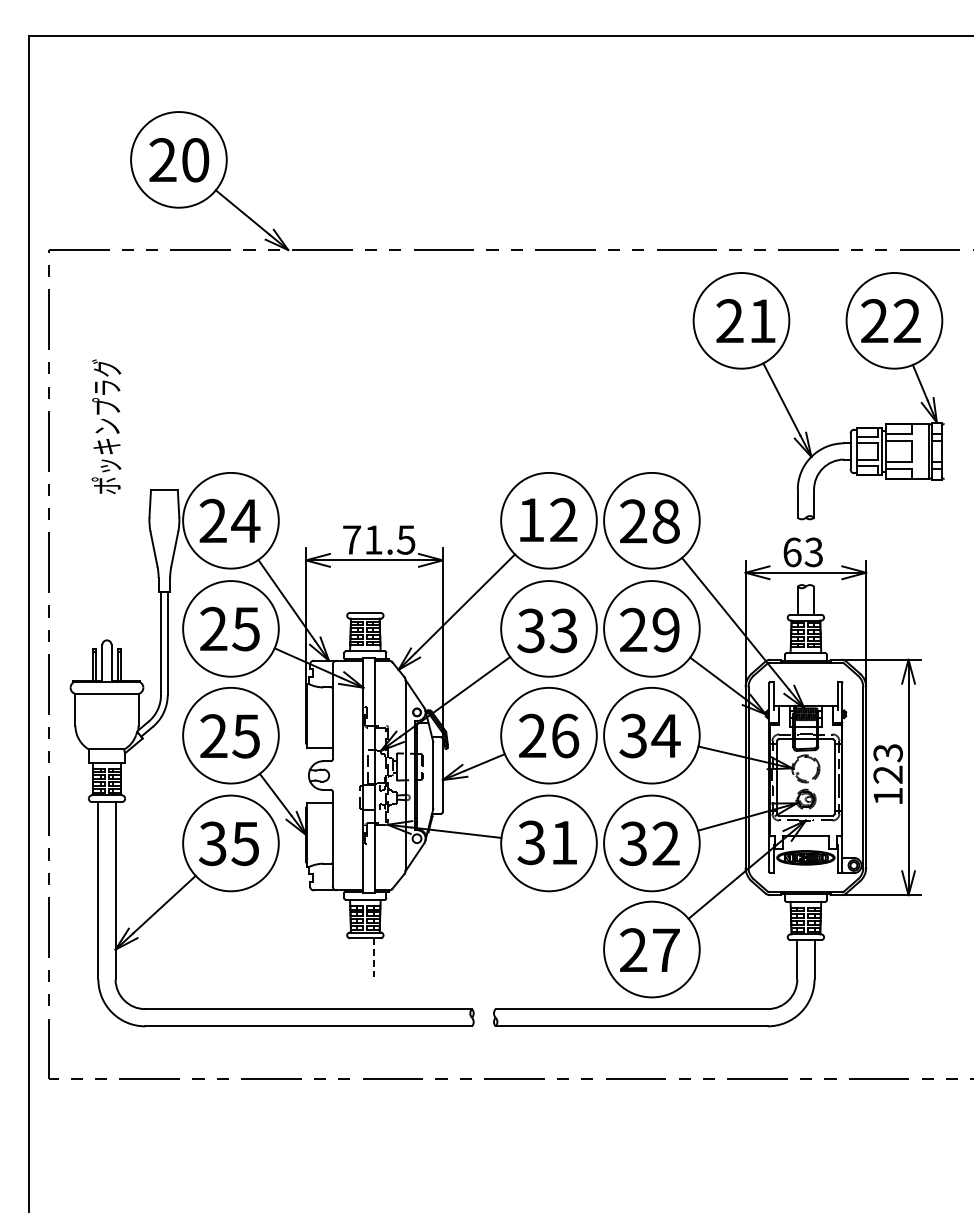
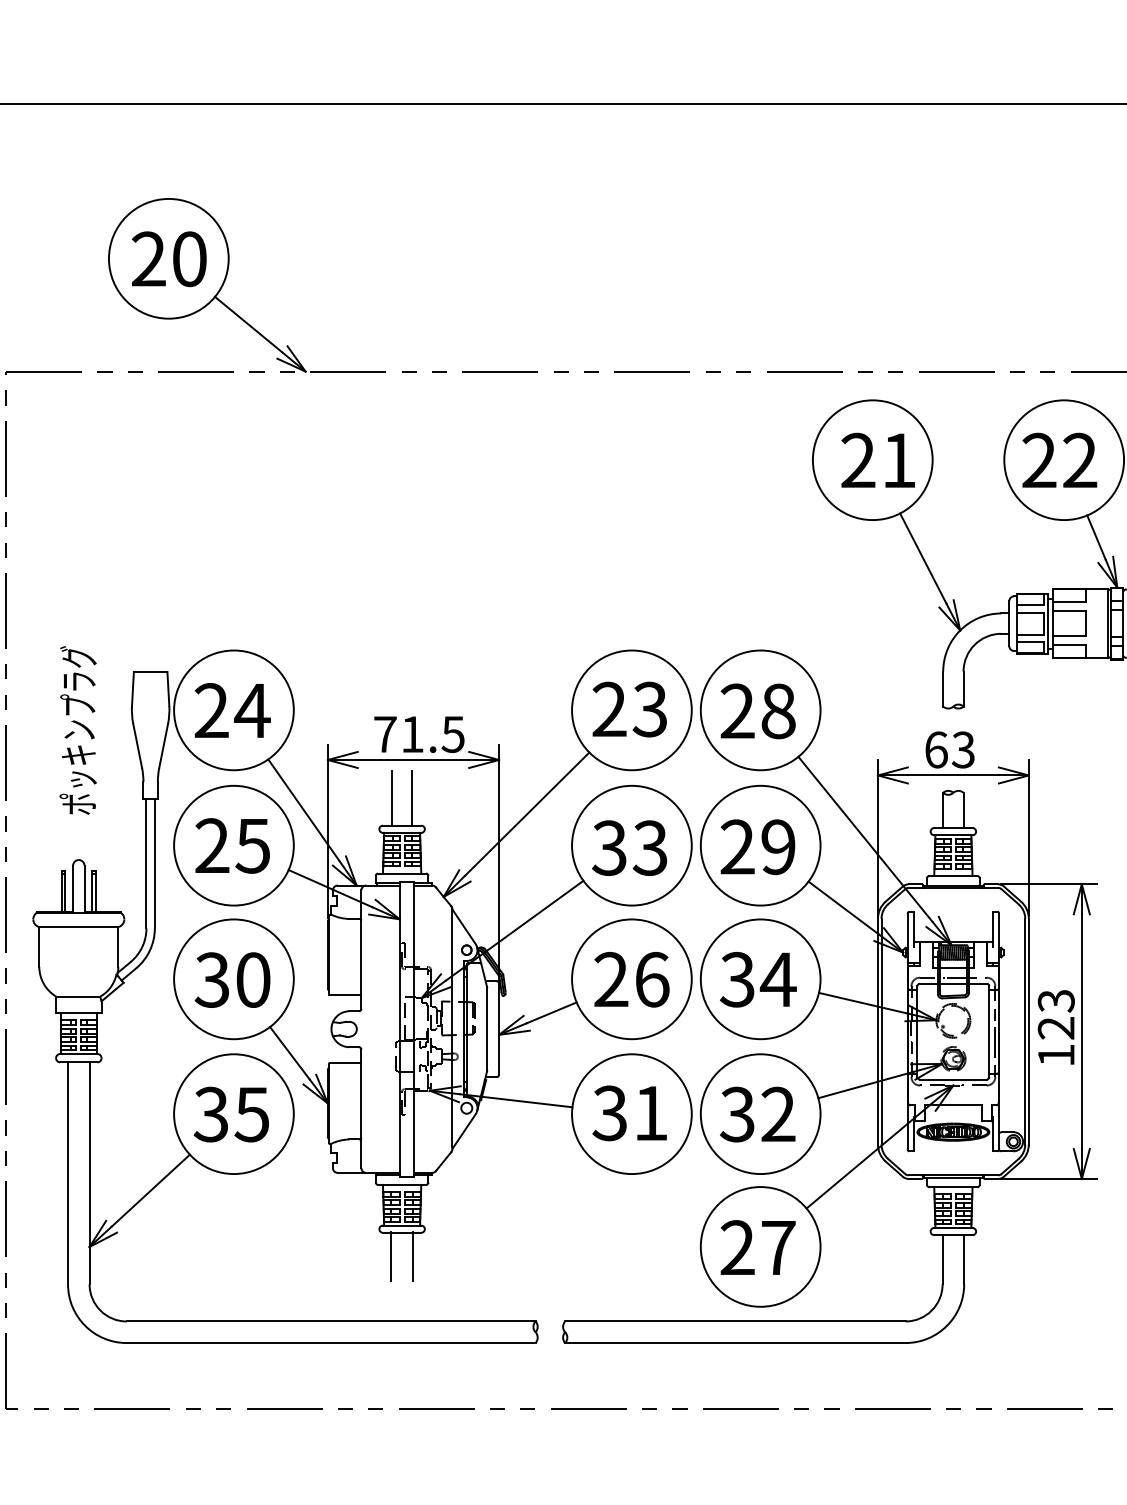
text: (106, 426) -> (78, 730), moved
text: (547, 519) -> (630, 708), 12 -> 23
line: (357, 590) -> (392, 797), added
line: (373, 590) -> (412, 797), added
text: (229, 736) -> (232, 980), 25 -> 30
line: (356, 956) -> (391, 1255), added
line: (373, 957) -> (412, 1256), dashed -> solid

